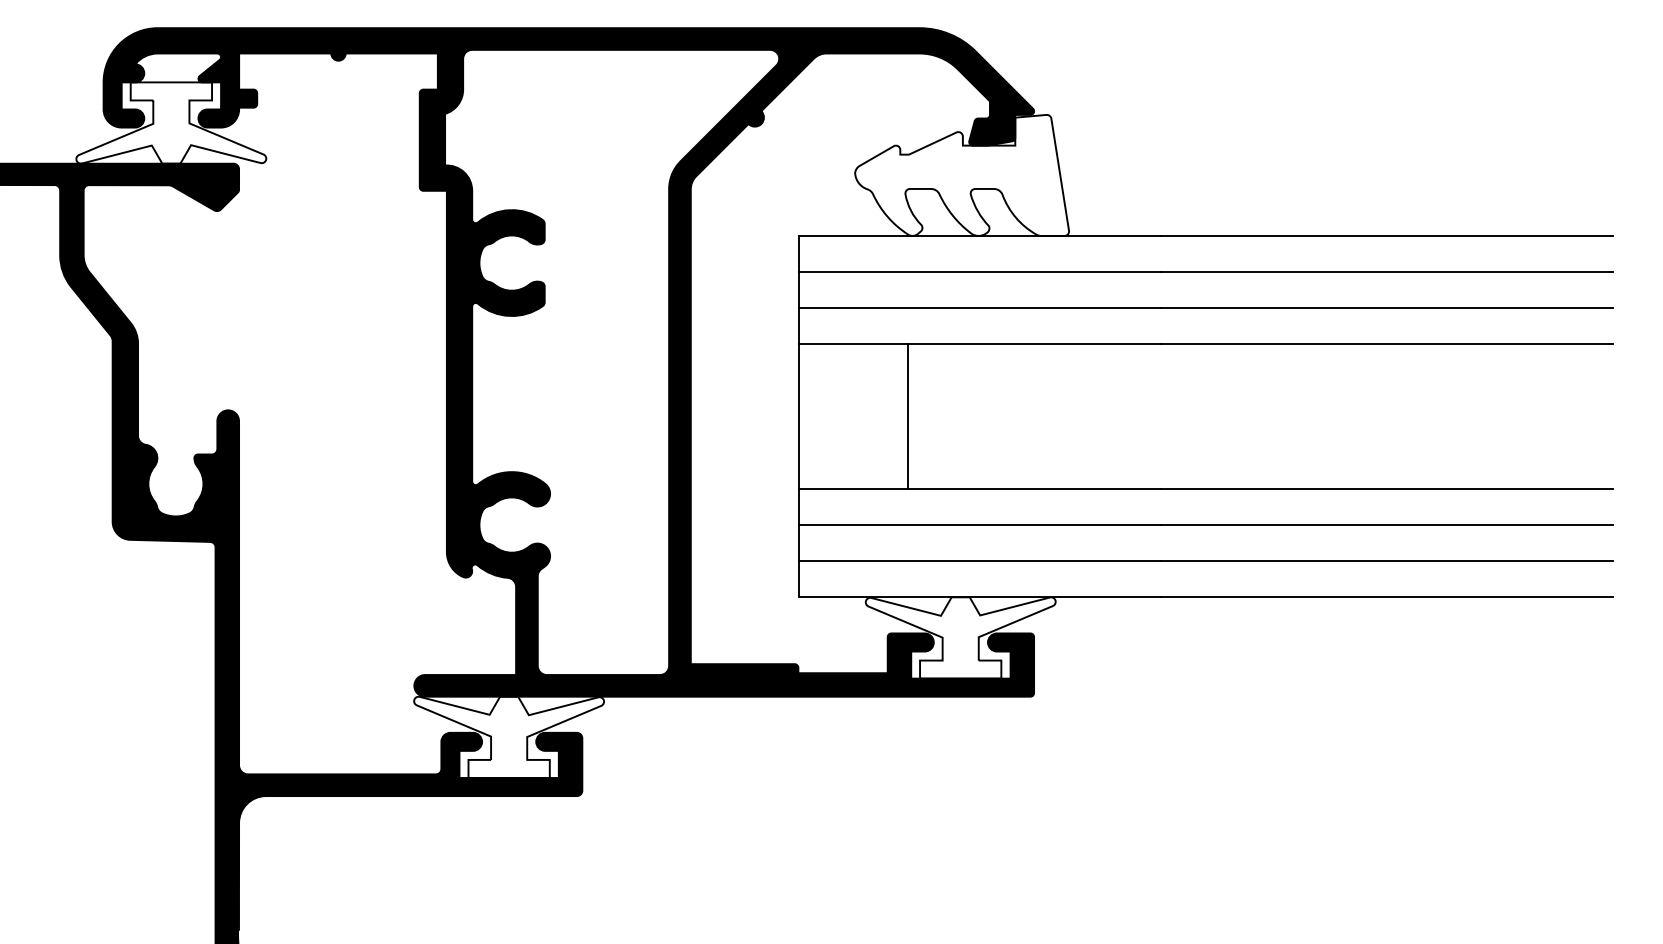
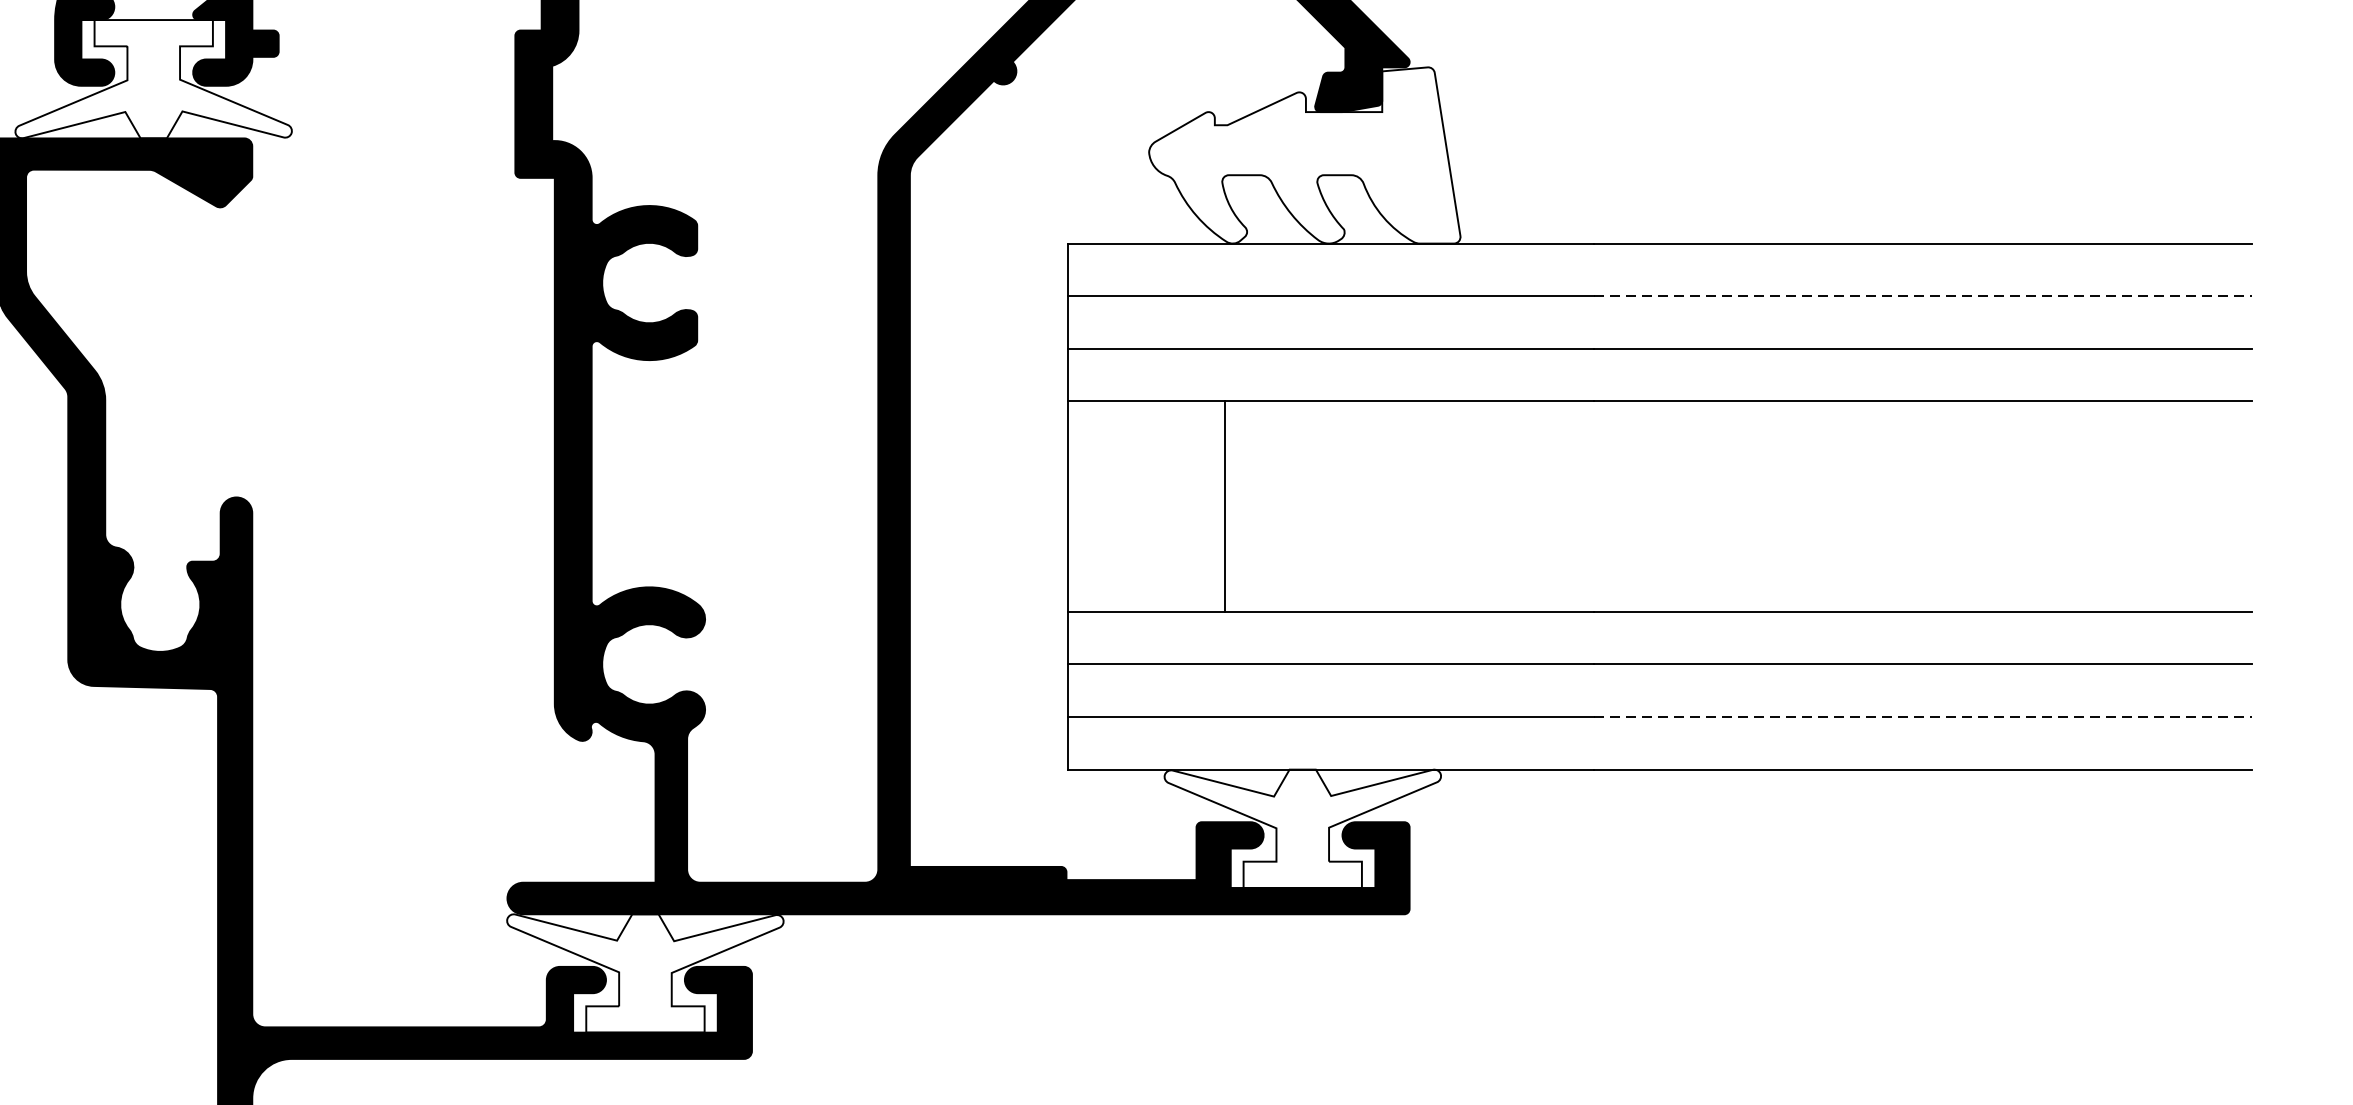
line: (1387, 272) -> (1924, 296), solid -> dashed
line: (1387, 561) -> (1924, 717), solid -> dashed

